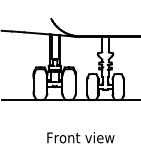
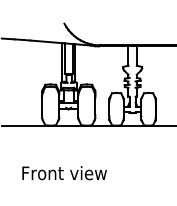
text: (80, 137) -> (64, 173), moved

